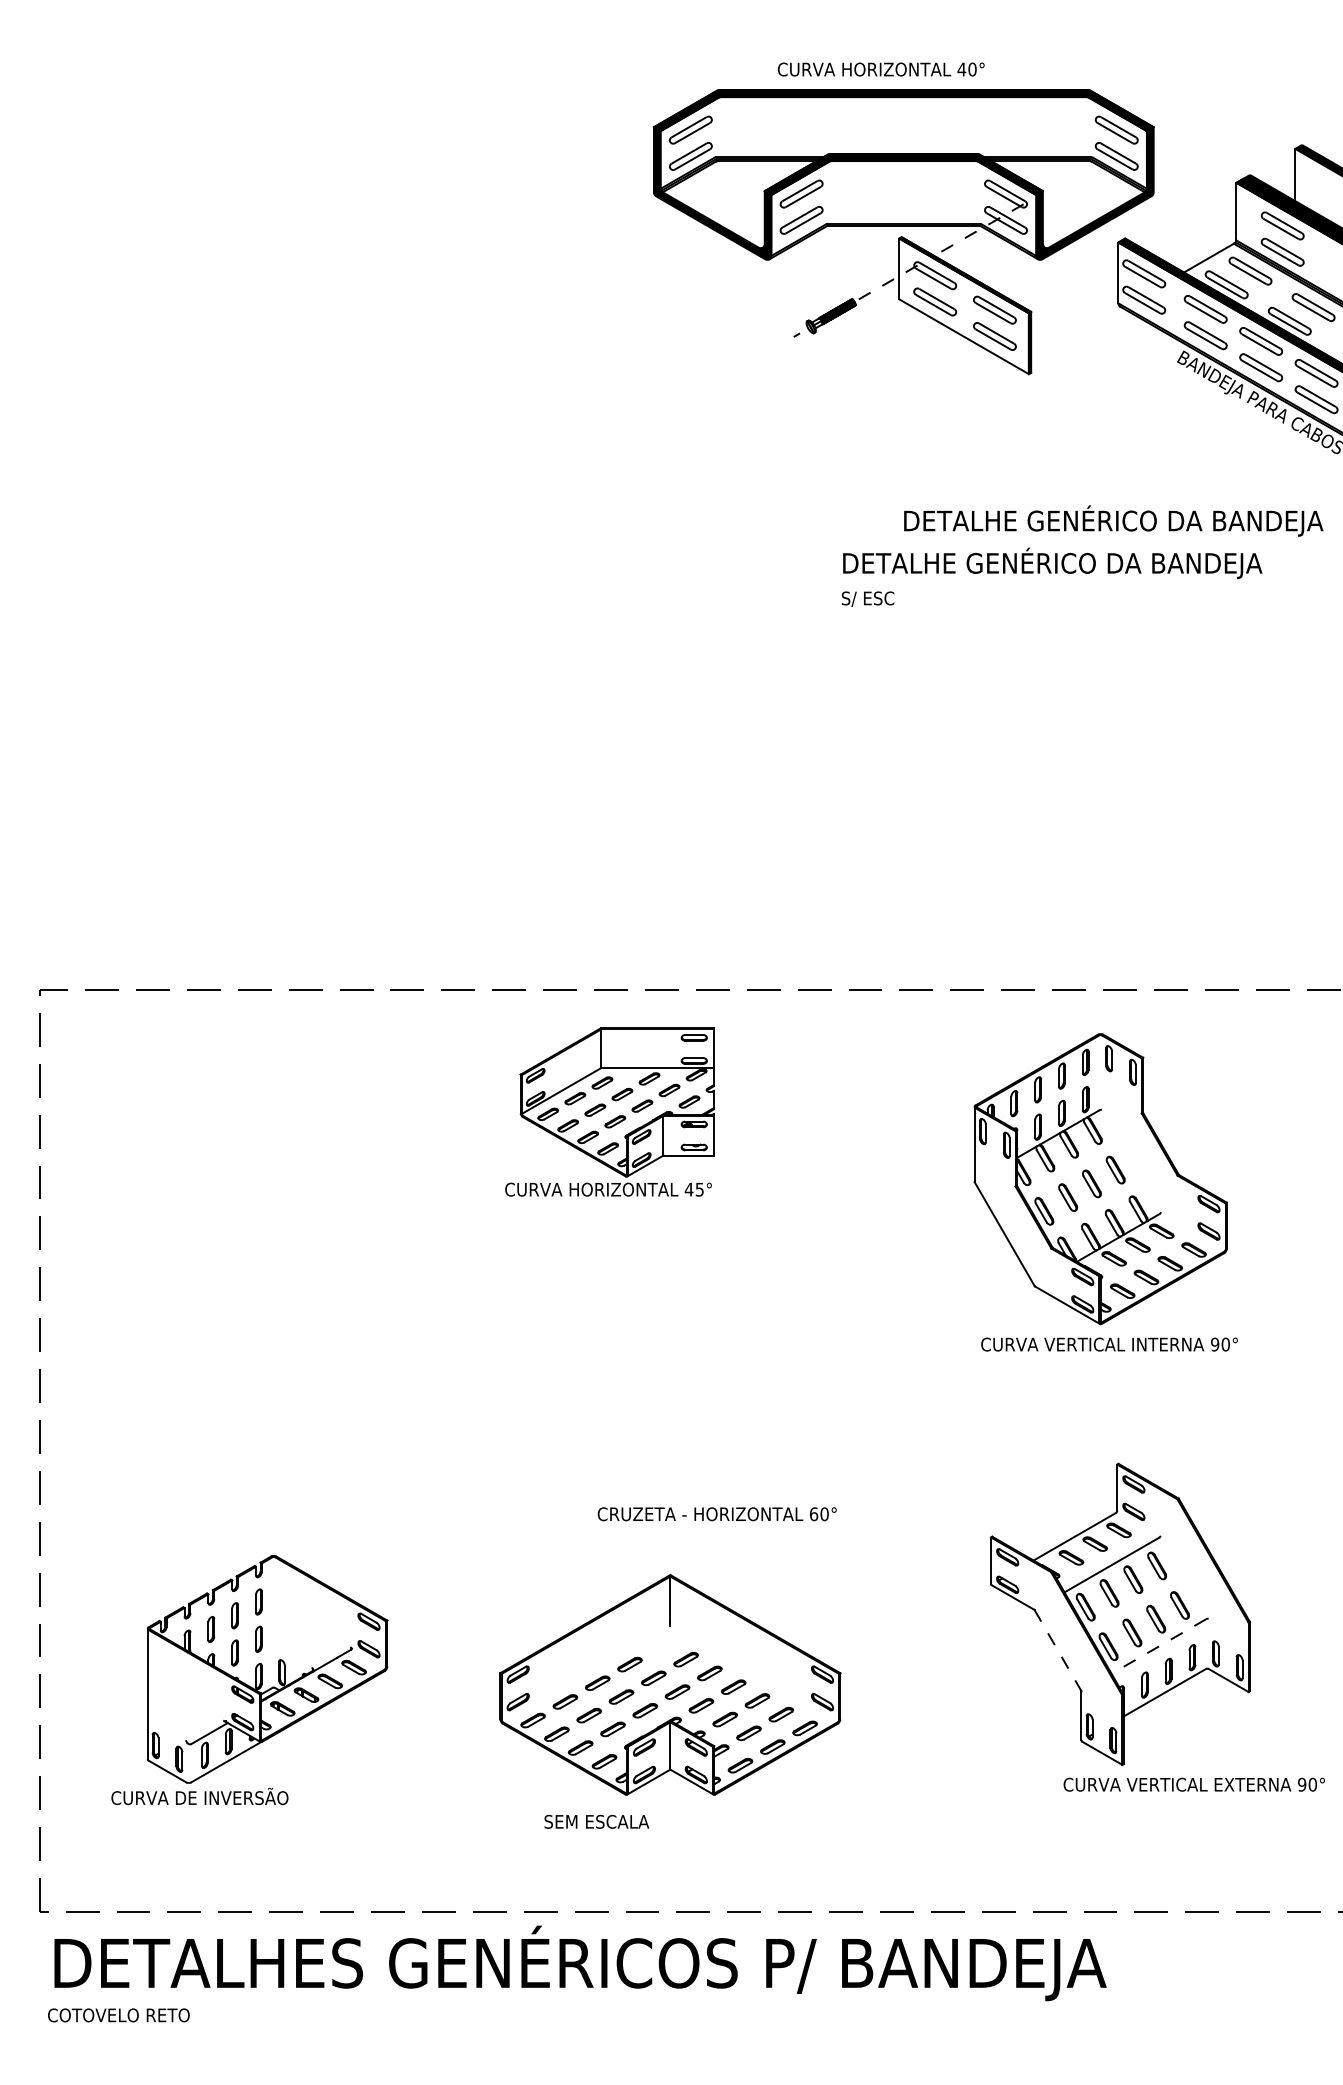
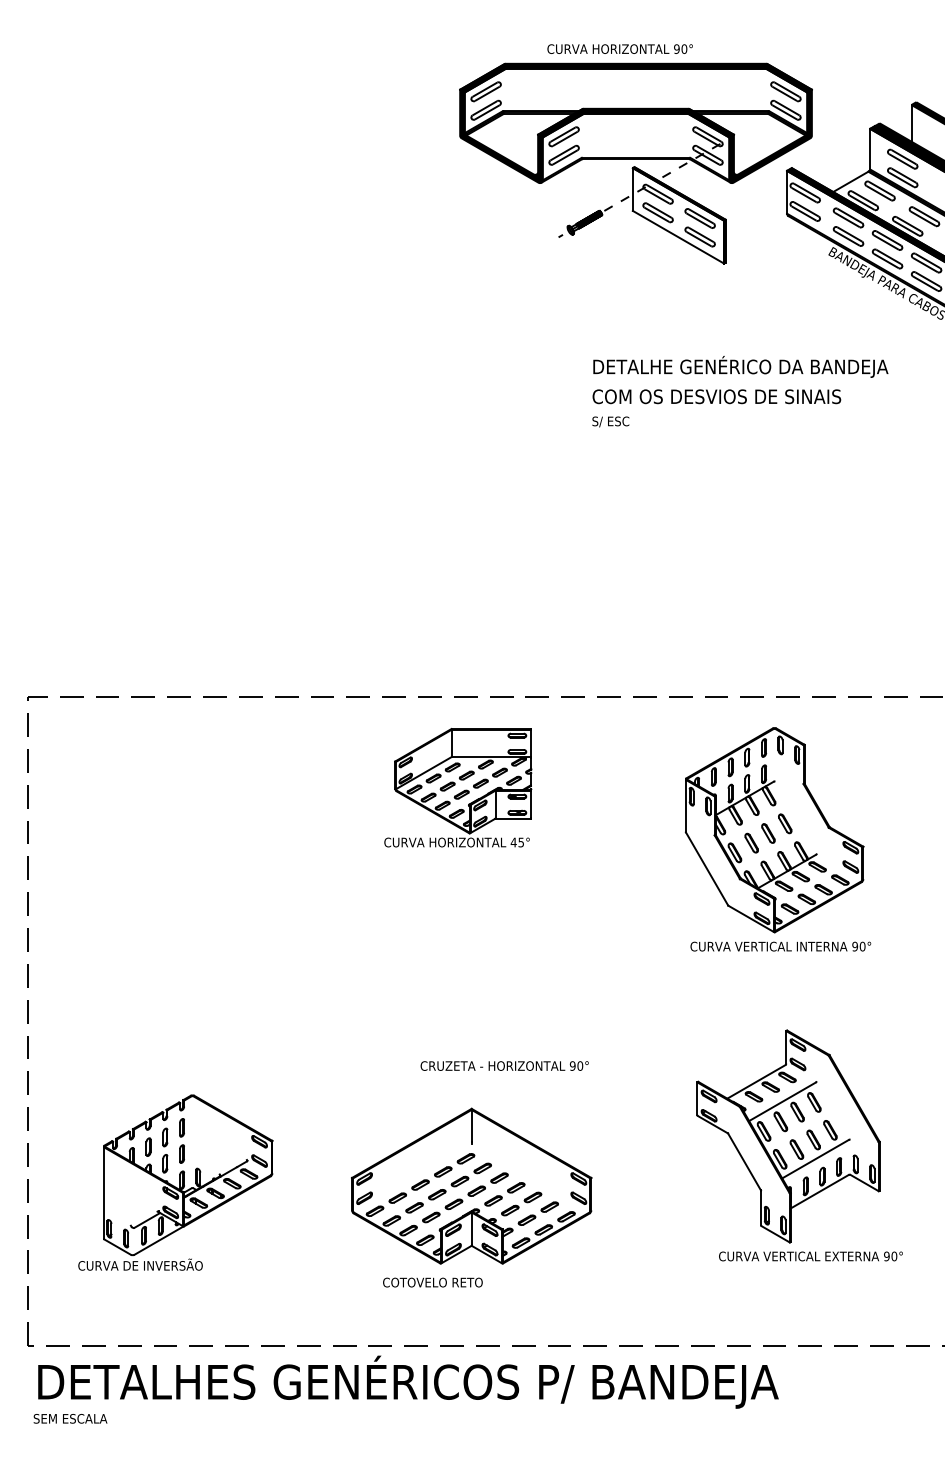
text: (961, 69) -> (676, 49), 40° -> 90°
text: (1113, 520) -> (740, 366), moved
text: (1052, 563) -> (740, 396), DETALHE GENÉRICO DA BANDEJA -> COM OS DESVIOS DE SINAIS
part: (609, 1111) -> (457, 787), moved
text: (813, 1514) -> (572, 1066), 60° -> 90°
part: (662, 1645) -> (466, 1158), added
line: (1158, 1646) -> (815, 1159), dashed -> solid
line: (1057, 1650) -> (744, 1161), dashed -> solid
text: (1193, 1784) -> (810, 1256), moved
text: (615, 1821) -> (433, 1282), SEM ESCALA -> COTOVELO RETO
text: (118, 2015) -> (83, 1418), COTOVELO RETO -> SEM ESCALA

